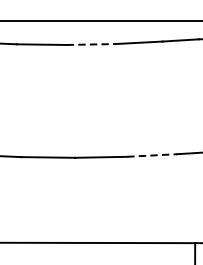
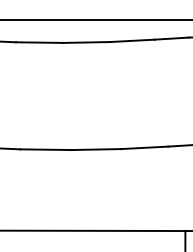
line: (90, 44) -> (86, 42), dashed -> solid
line: (152, 155) -> (144, 147), dashed -> solid

